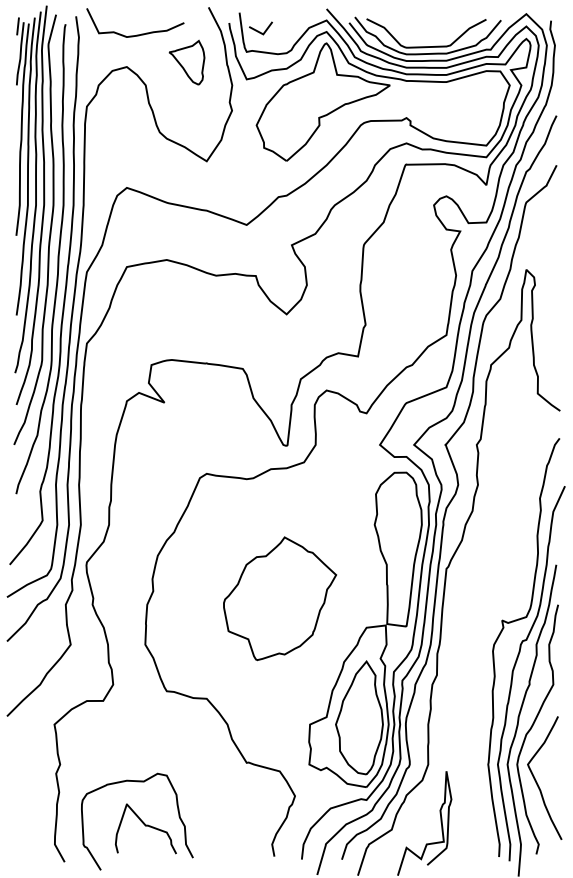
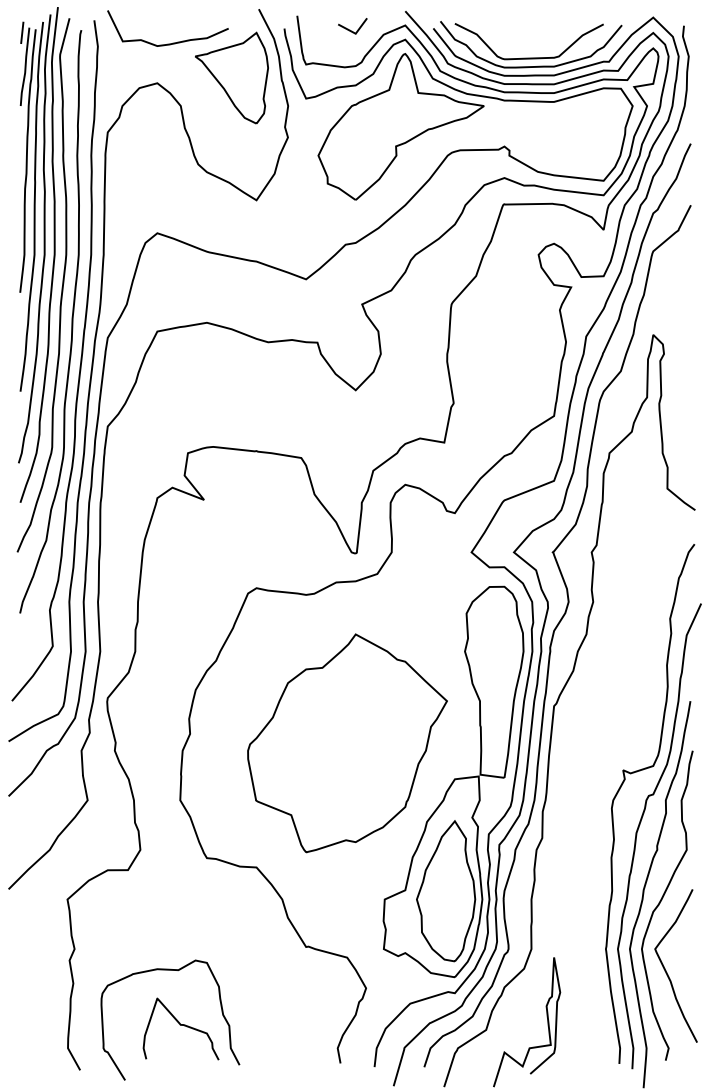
line: (259, 30) -> (350, 29), moved
part: (186, 62) -> (231, 77), size x1.67
part: (280, 598) -> (347, 743), size x1.43

